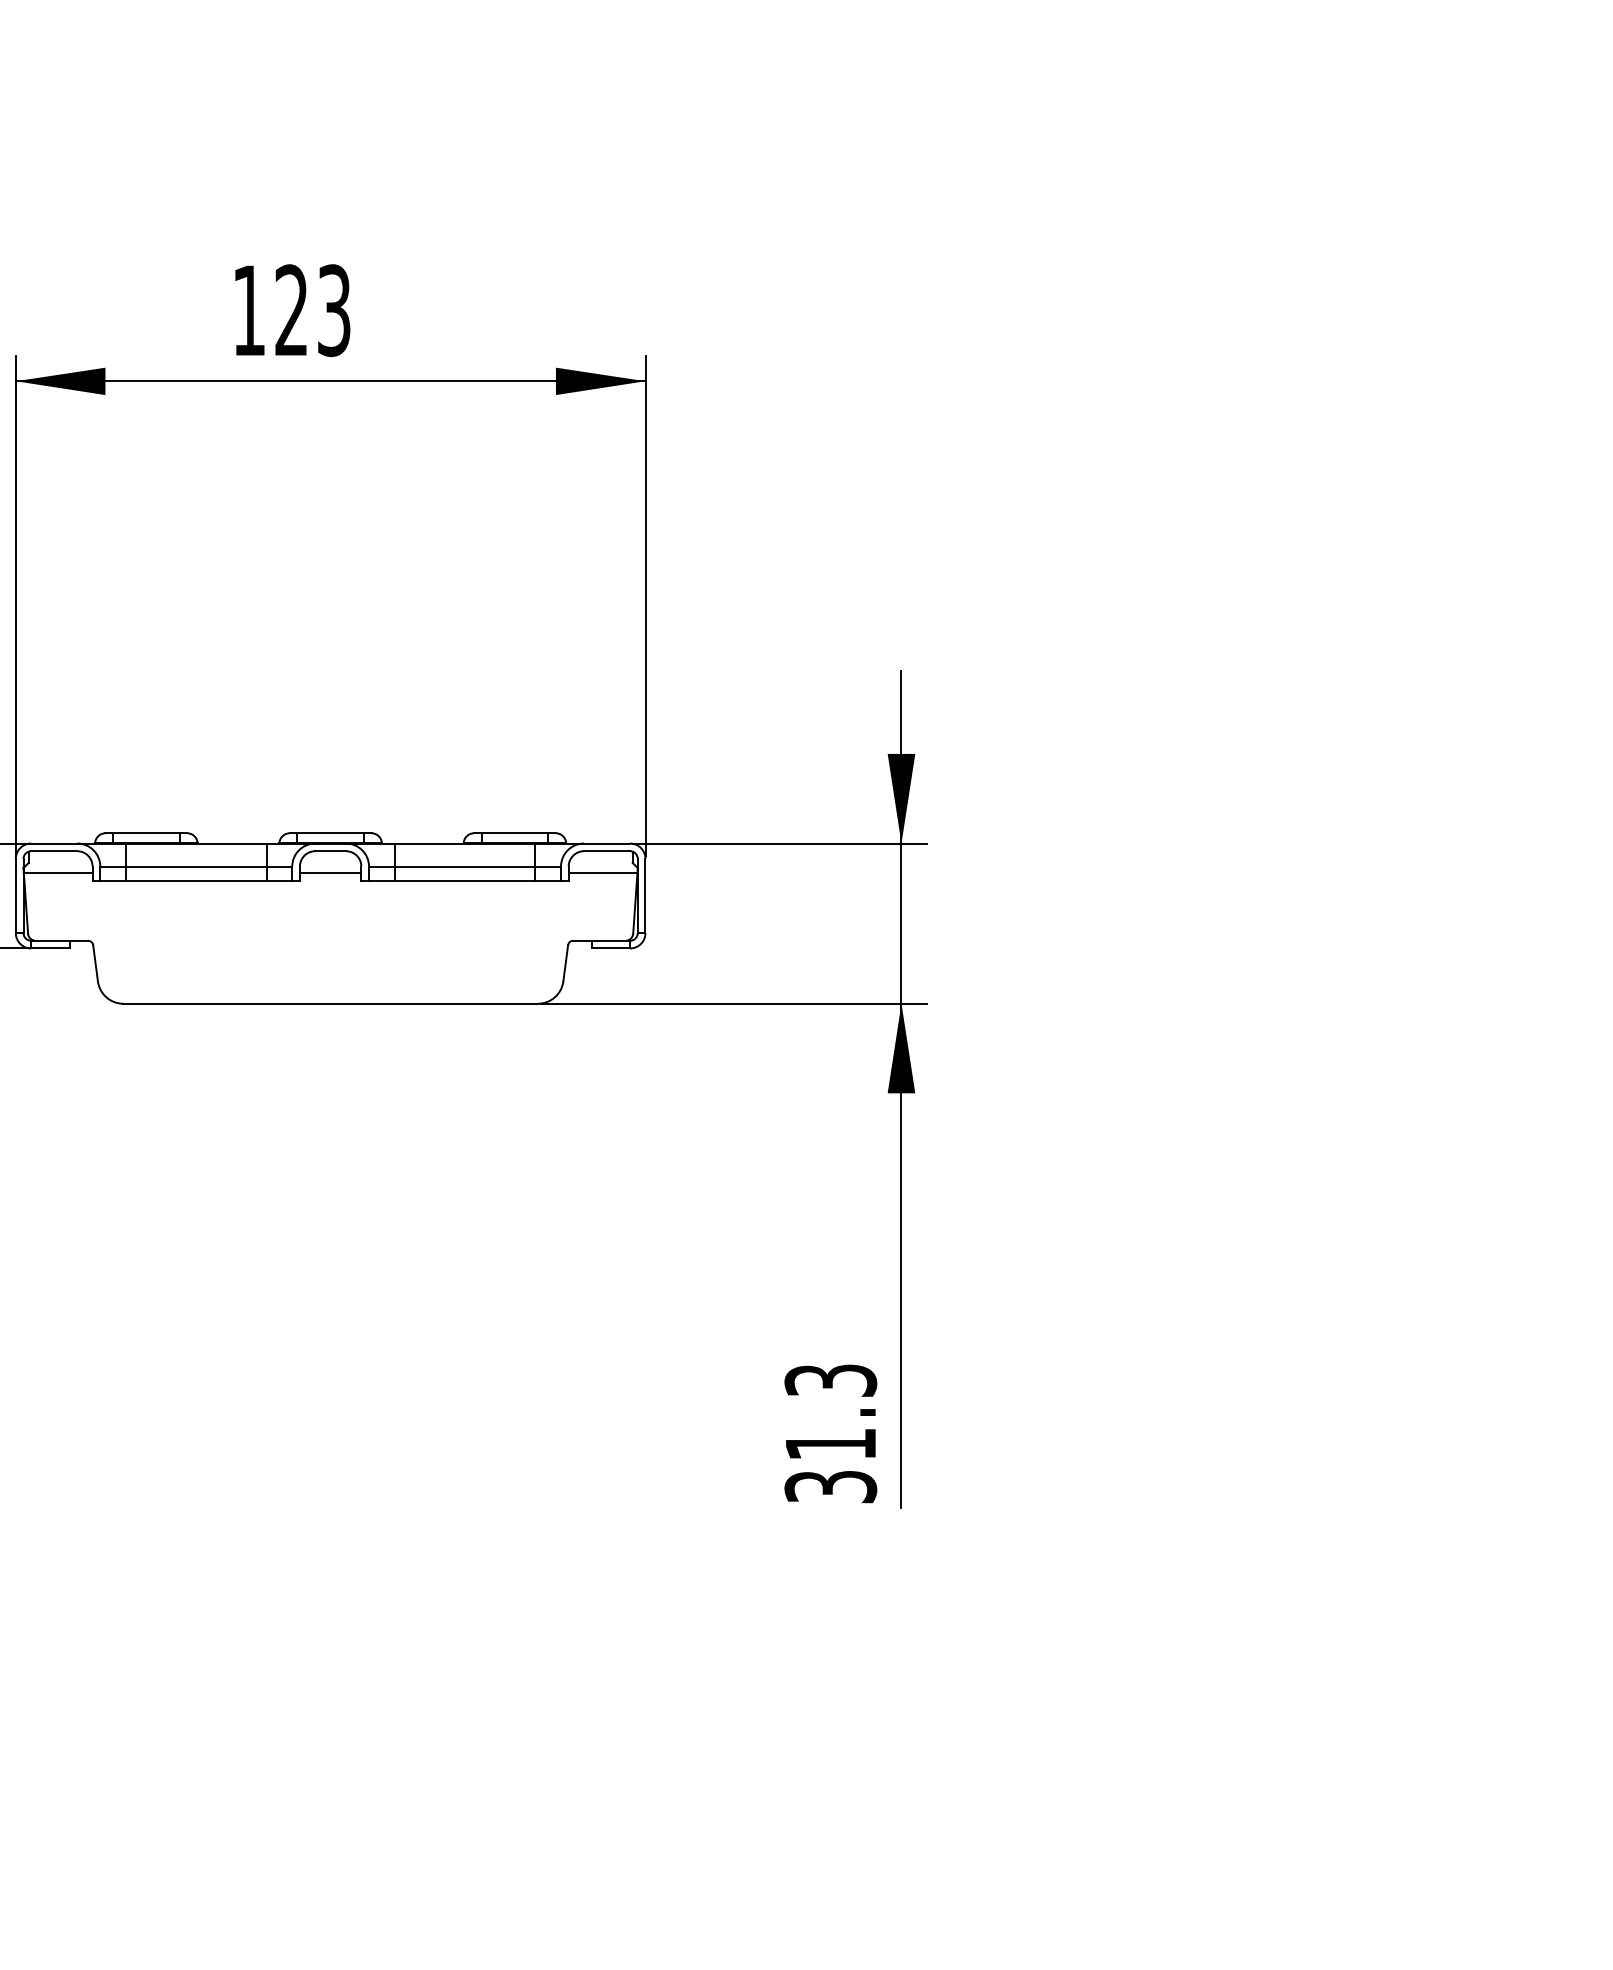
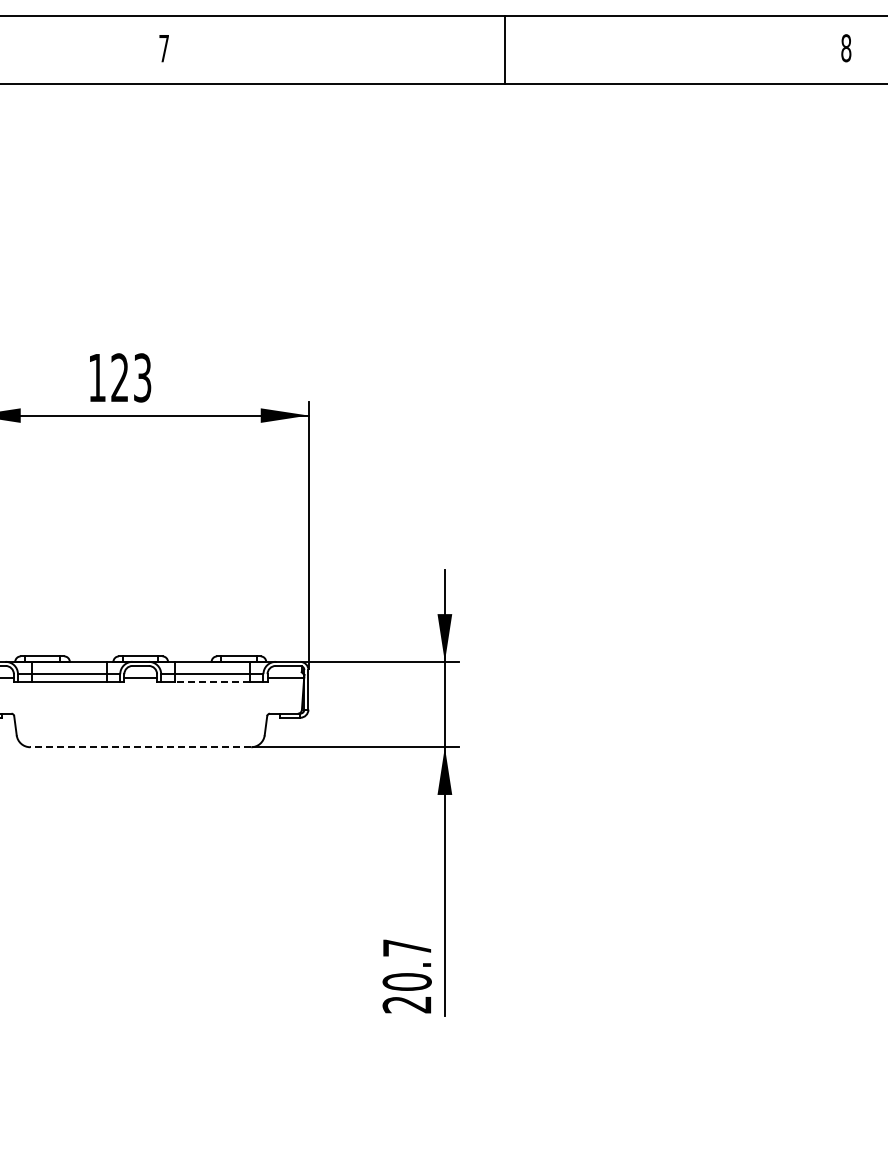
line: (465, 880) -> (212, 681), solid -> dashed
line: (330, 1004) -> (140, 747), solid -> dashed
text: (829, 1434) -> (406, 976), 31.3 -> 20.7

